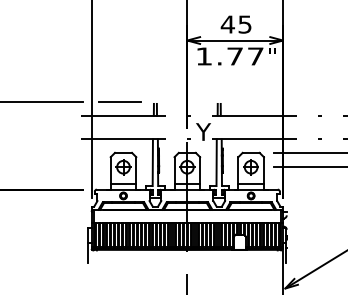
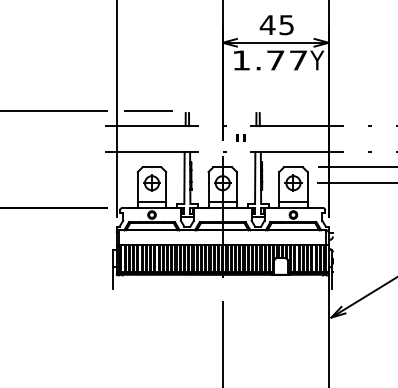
text: (272, 56) -> (317, 60), " -> Y
text: (203, 131) -> (240, 143), Y -> "

